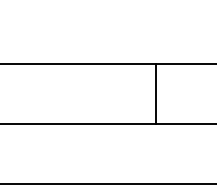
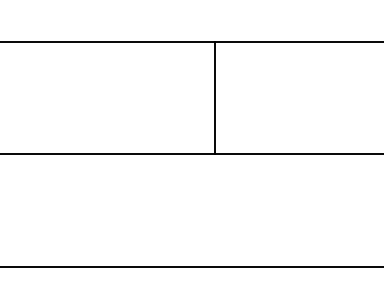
line: (155, 93) -> (214, 97), moved

